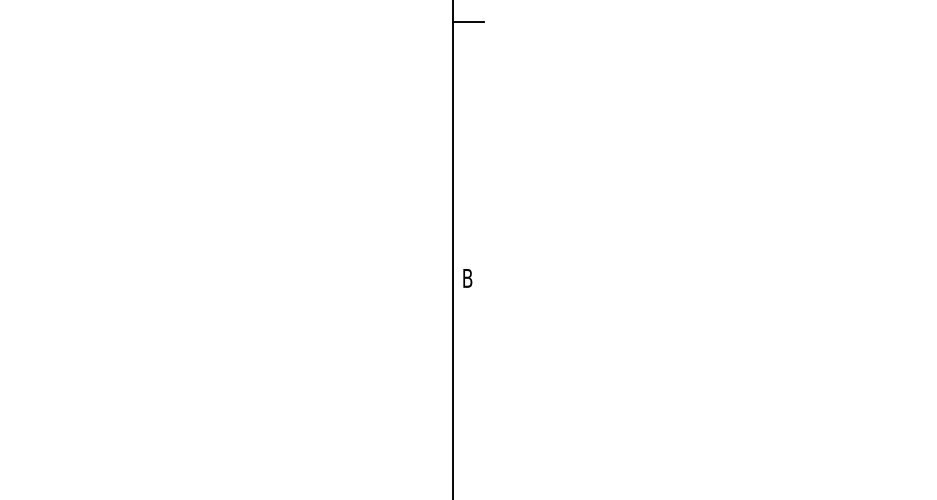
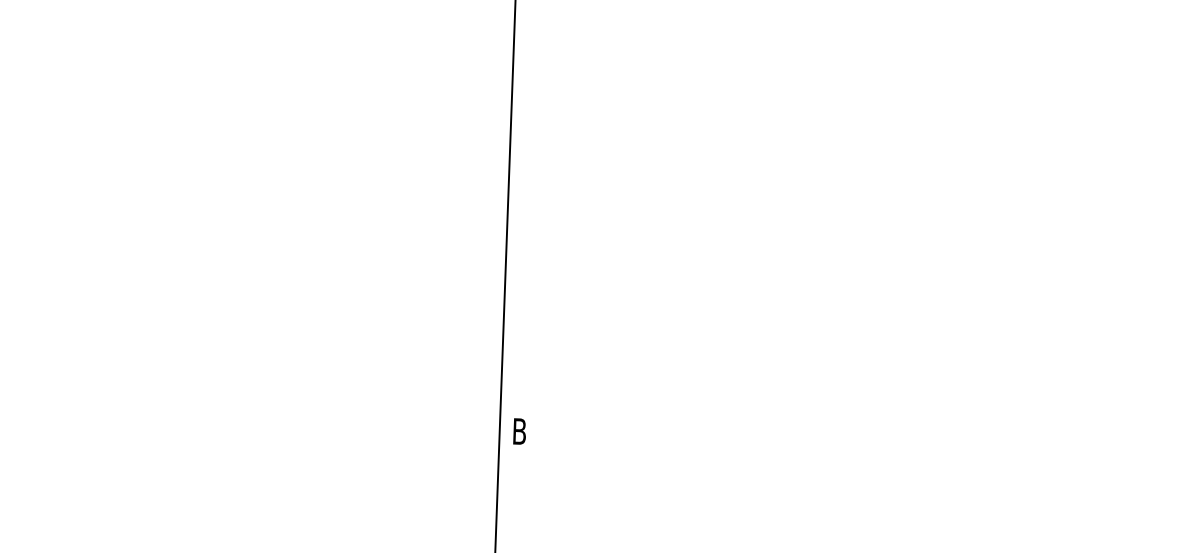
line: (468, 22) -> (533, 75), removed

